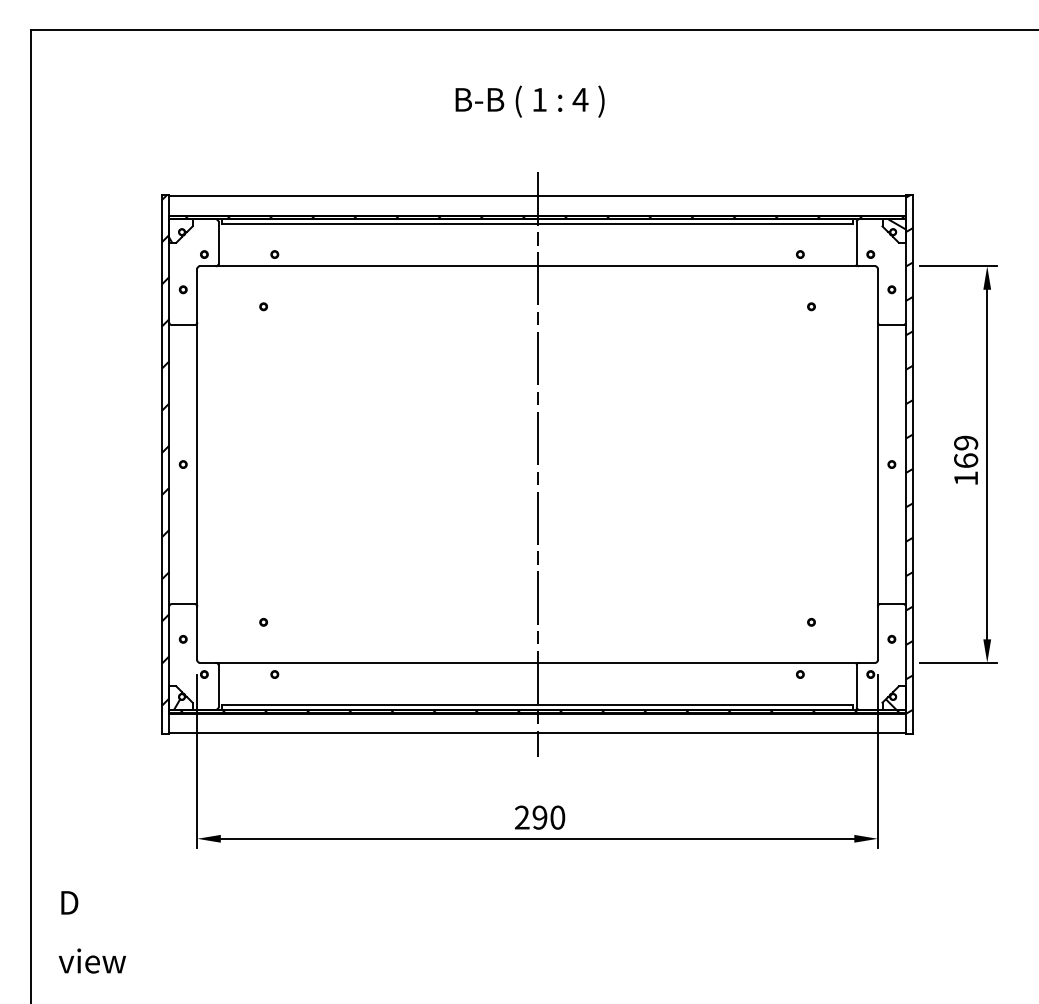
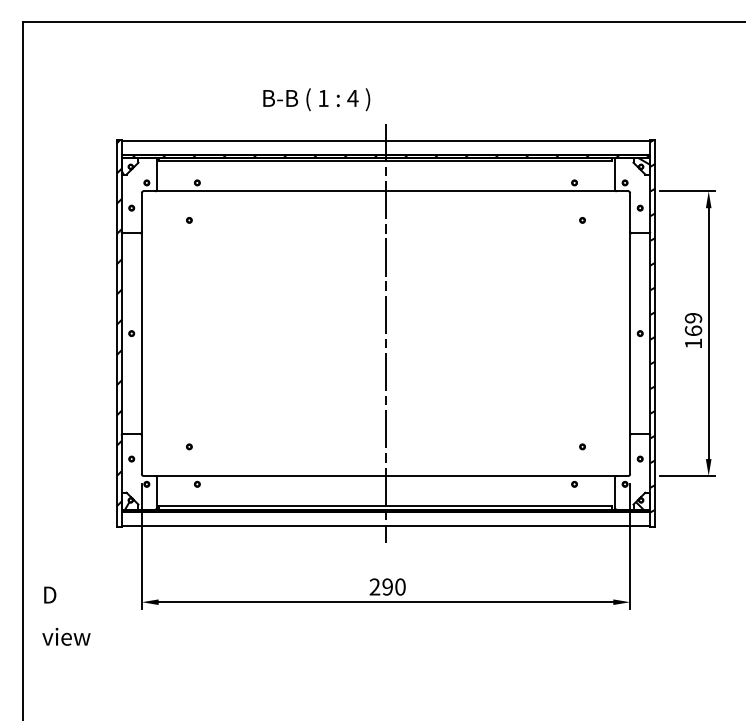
text: (529, 101) -> (316, 99), moved
text: (91, 932) -> (65, 616), moved

